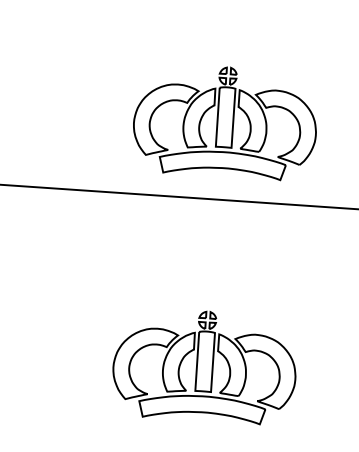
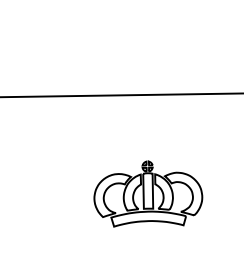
part: (225, 121) -> (148, 48), removed

